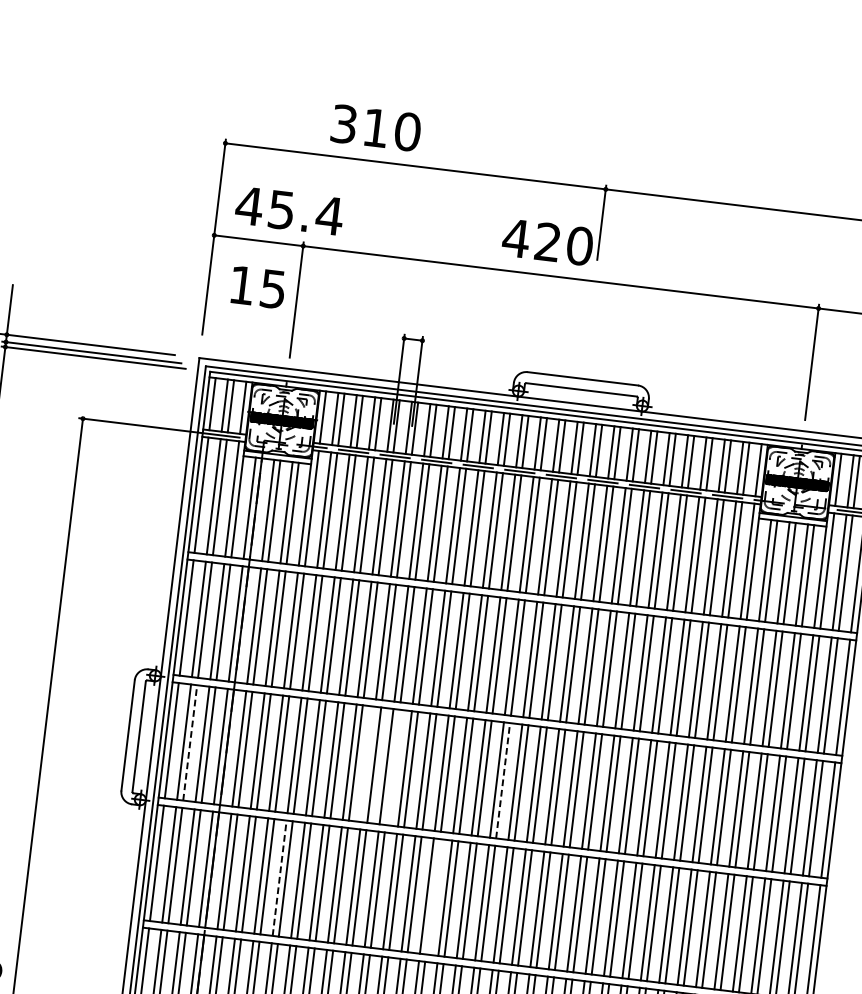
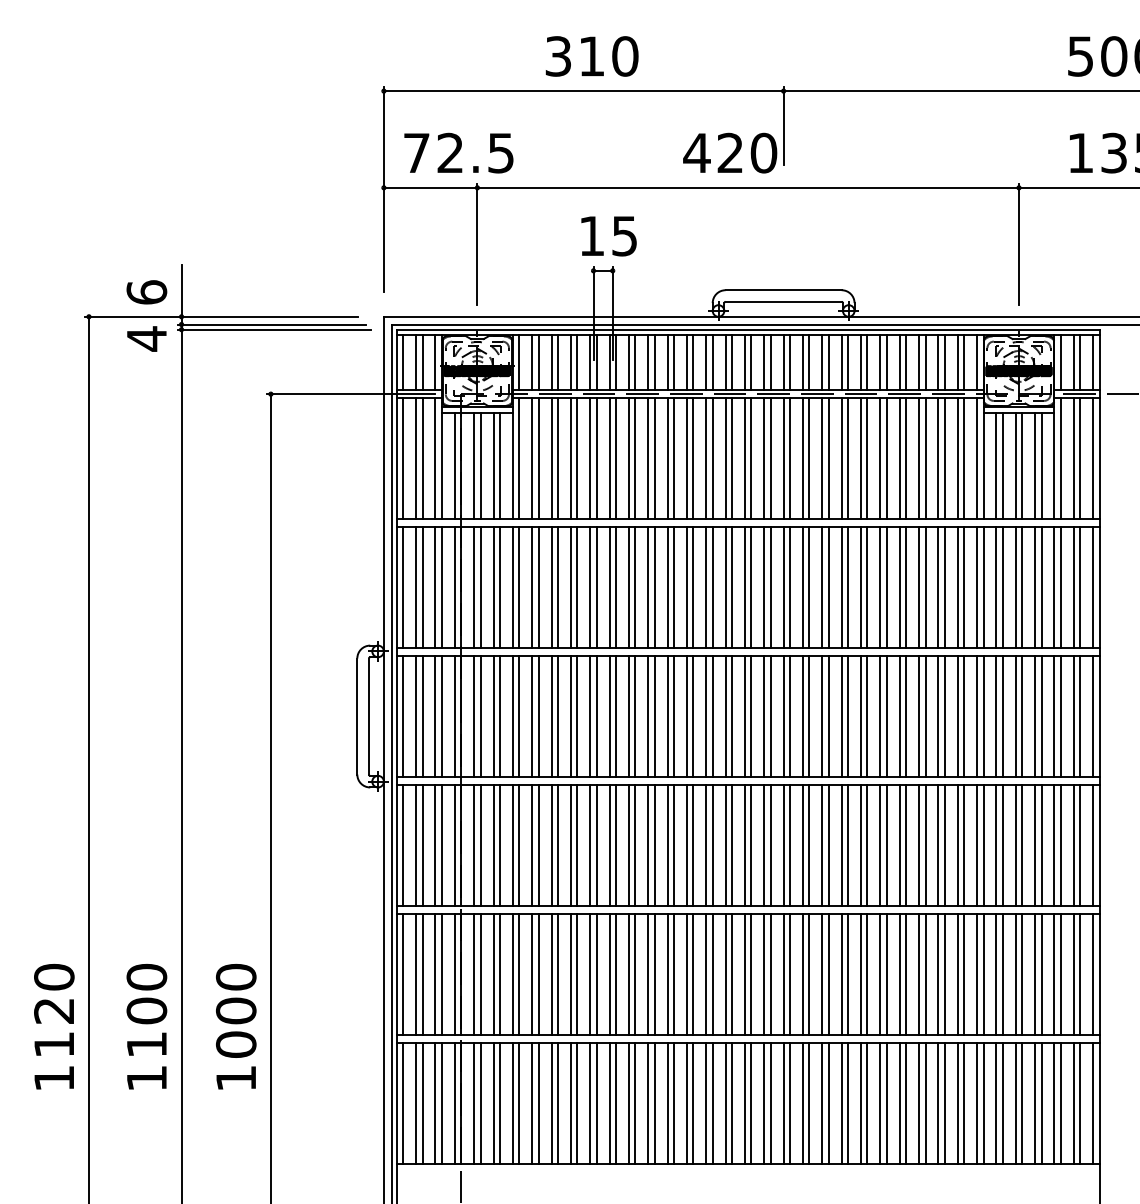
text: (375, 128) -> (591, 56), moved
text: (289, 210) -> (458, 152), 45.4 -> 72.5
text: (257, 287) -> (608, 236), moved
line: (190, 742) -> (422, 716), dashed -> solid
line: (368, 764) -> (609, 716), added
line: (392, 767) -> (635, 716), added
line: (503, 780) -> (751, 716), dashed -> solid
line: (279, 878) -> (532, 845), dashed -> solid
line: (433, 896) -> (693, 845), added

